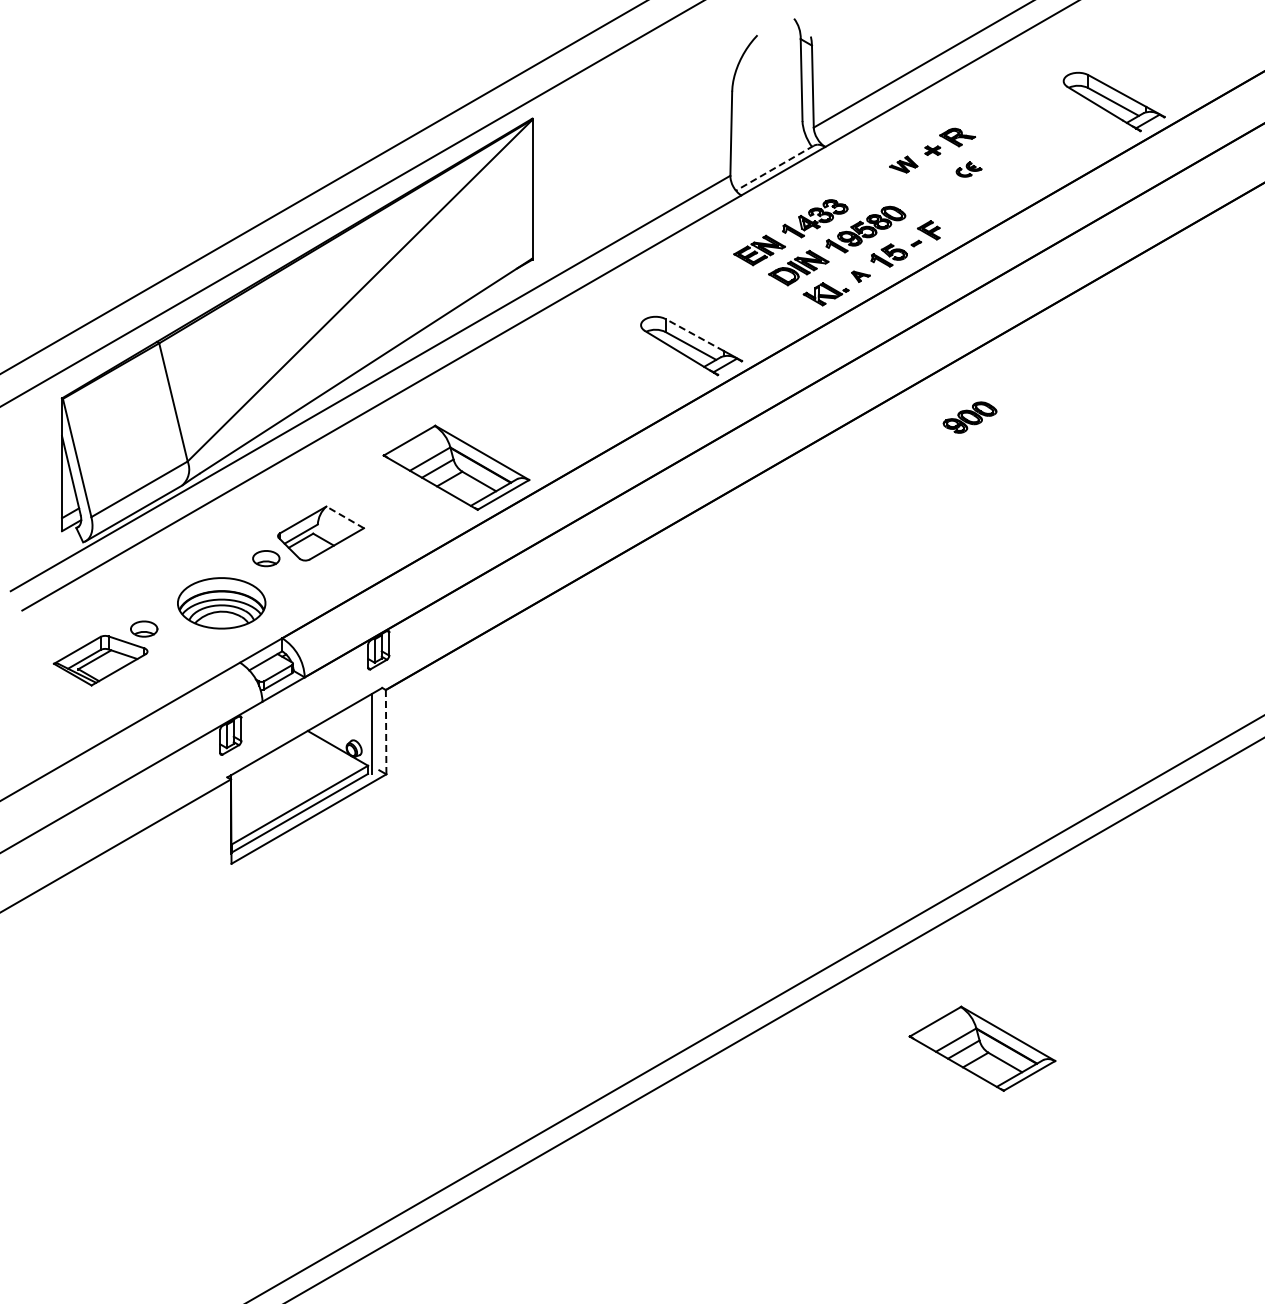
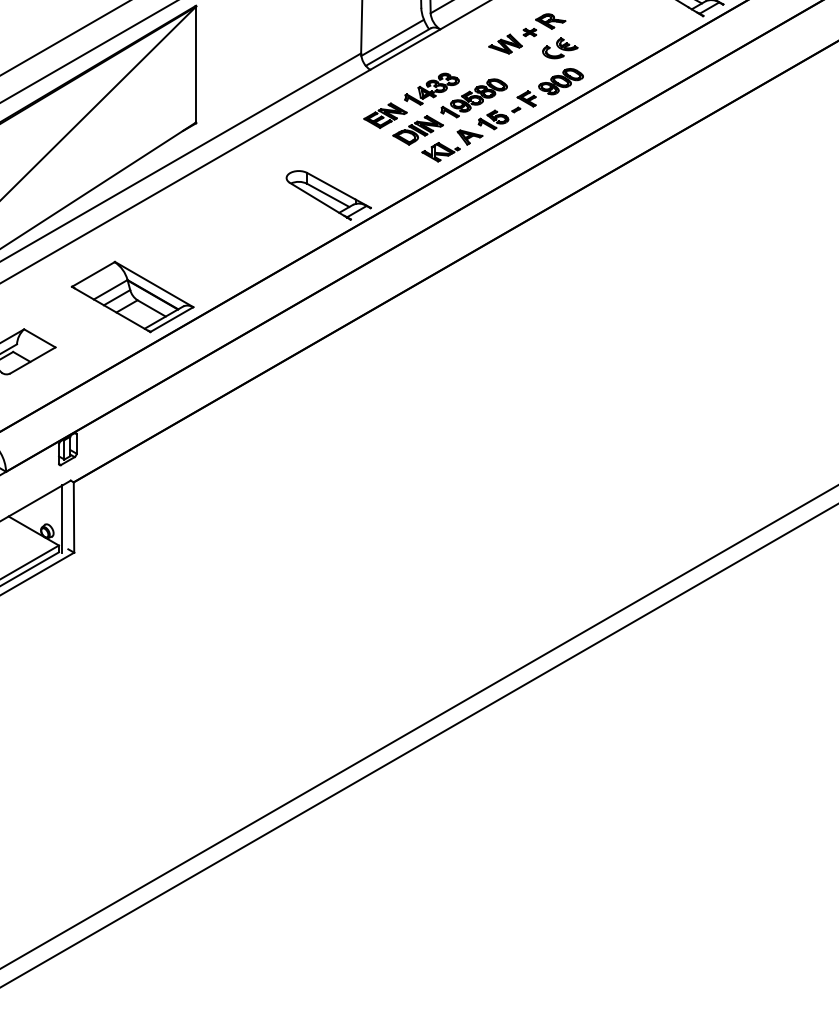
line: (767, 156) -> (392, 37), added
part: (903, 164) -> (505, 44), size x1.43
line: (774, 168) -> (397, 47), dashed -> solid
part: (968, 169) -> (559, 48), size x1.67
part: (860, 276) -> (469, 137), size x1.67
line: (694, 334) -> (331, 185), dashed -> solid
part: (969, 417) -> (560, 81), moved
line: (345, 517) -> (40, 338), dashed -> solid
line: (386, 732) -> (74, 517), dashed -> solid
part: (982, 1048) -> (571, 781), removed

